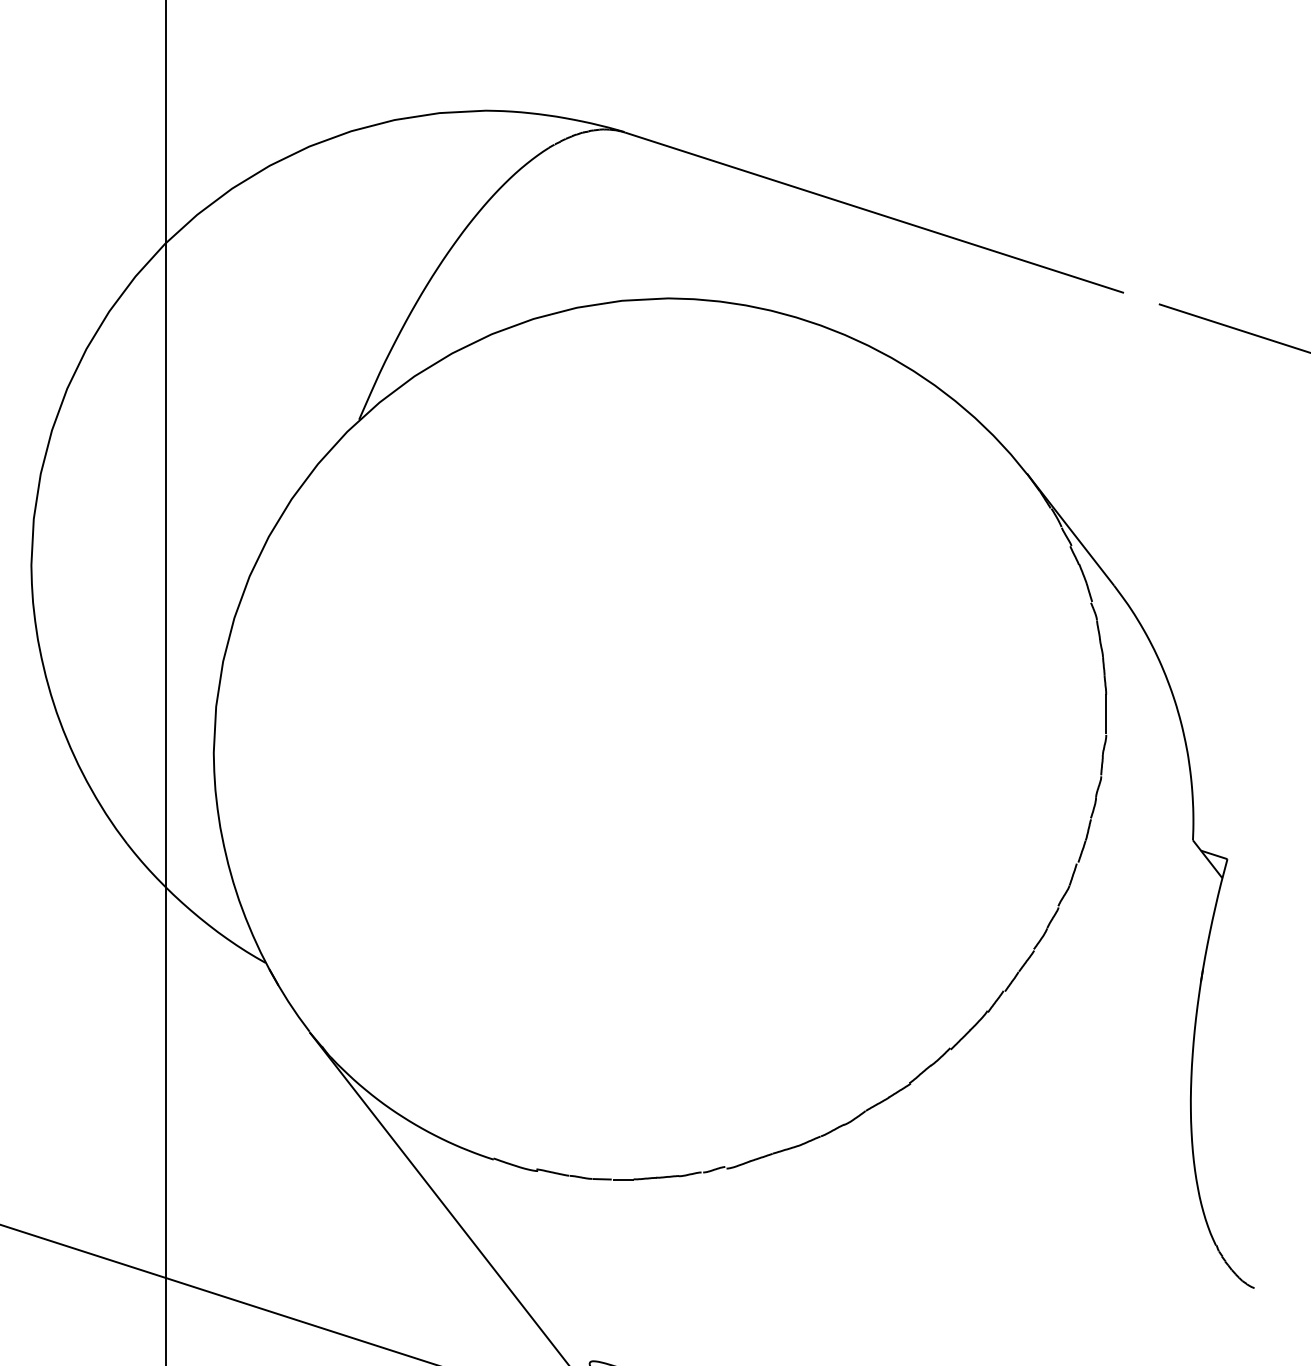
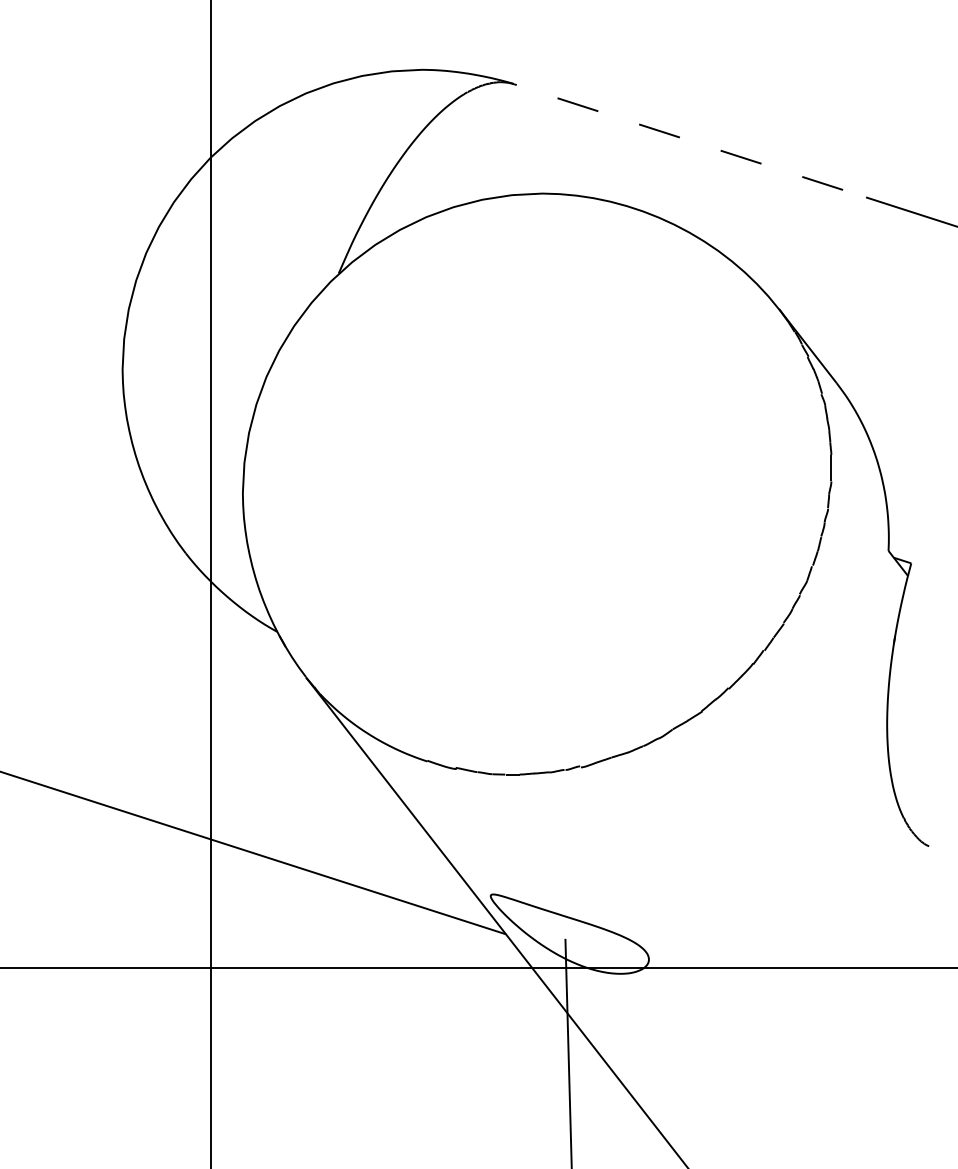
line: (874, 213) -> (678, 137), solid -> dashed

